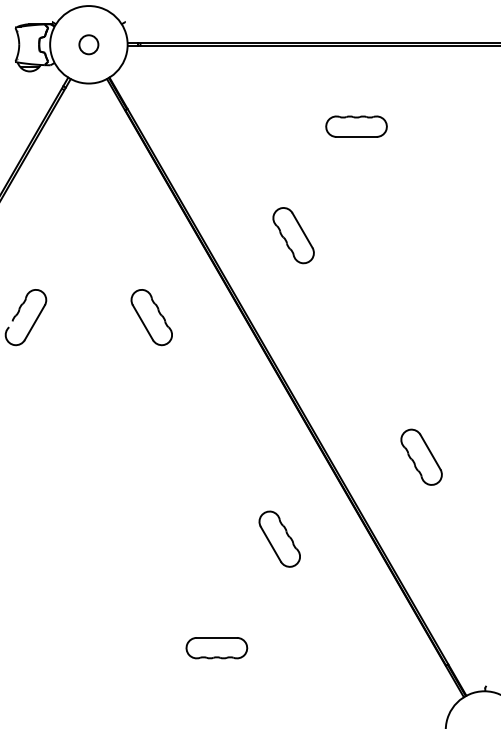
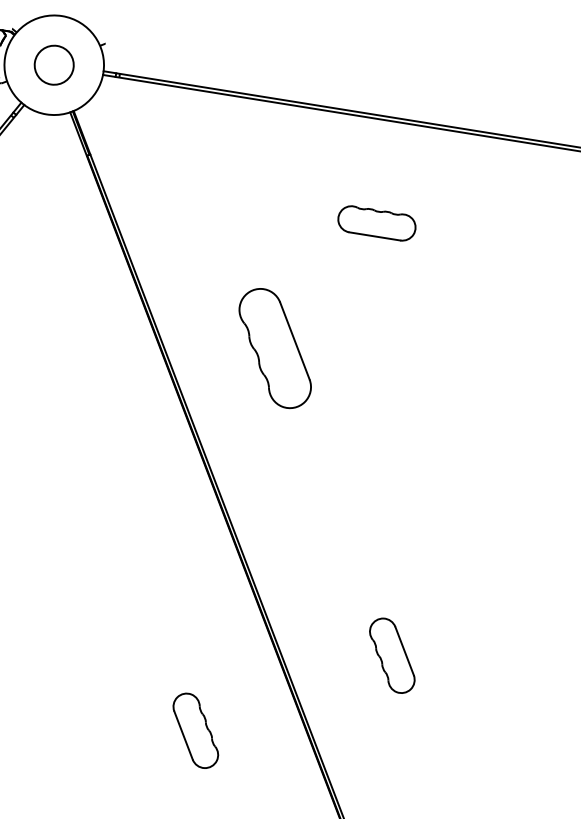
circle: (88, 44) -> (53, 64), size x1.6
part: (293, 235) -> (274, 348), size x1.6
part: (151, 317) -> (78, 423), removed

